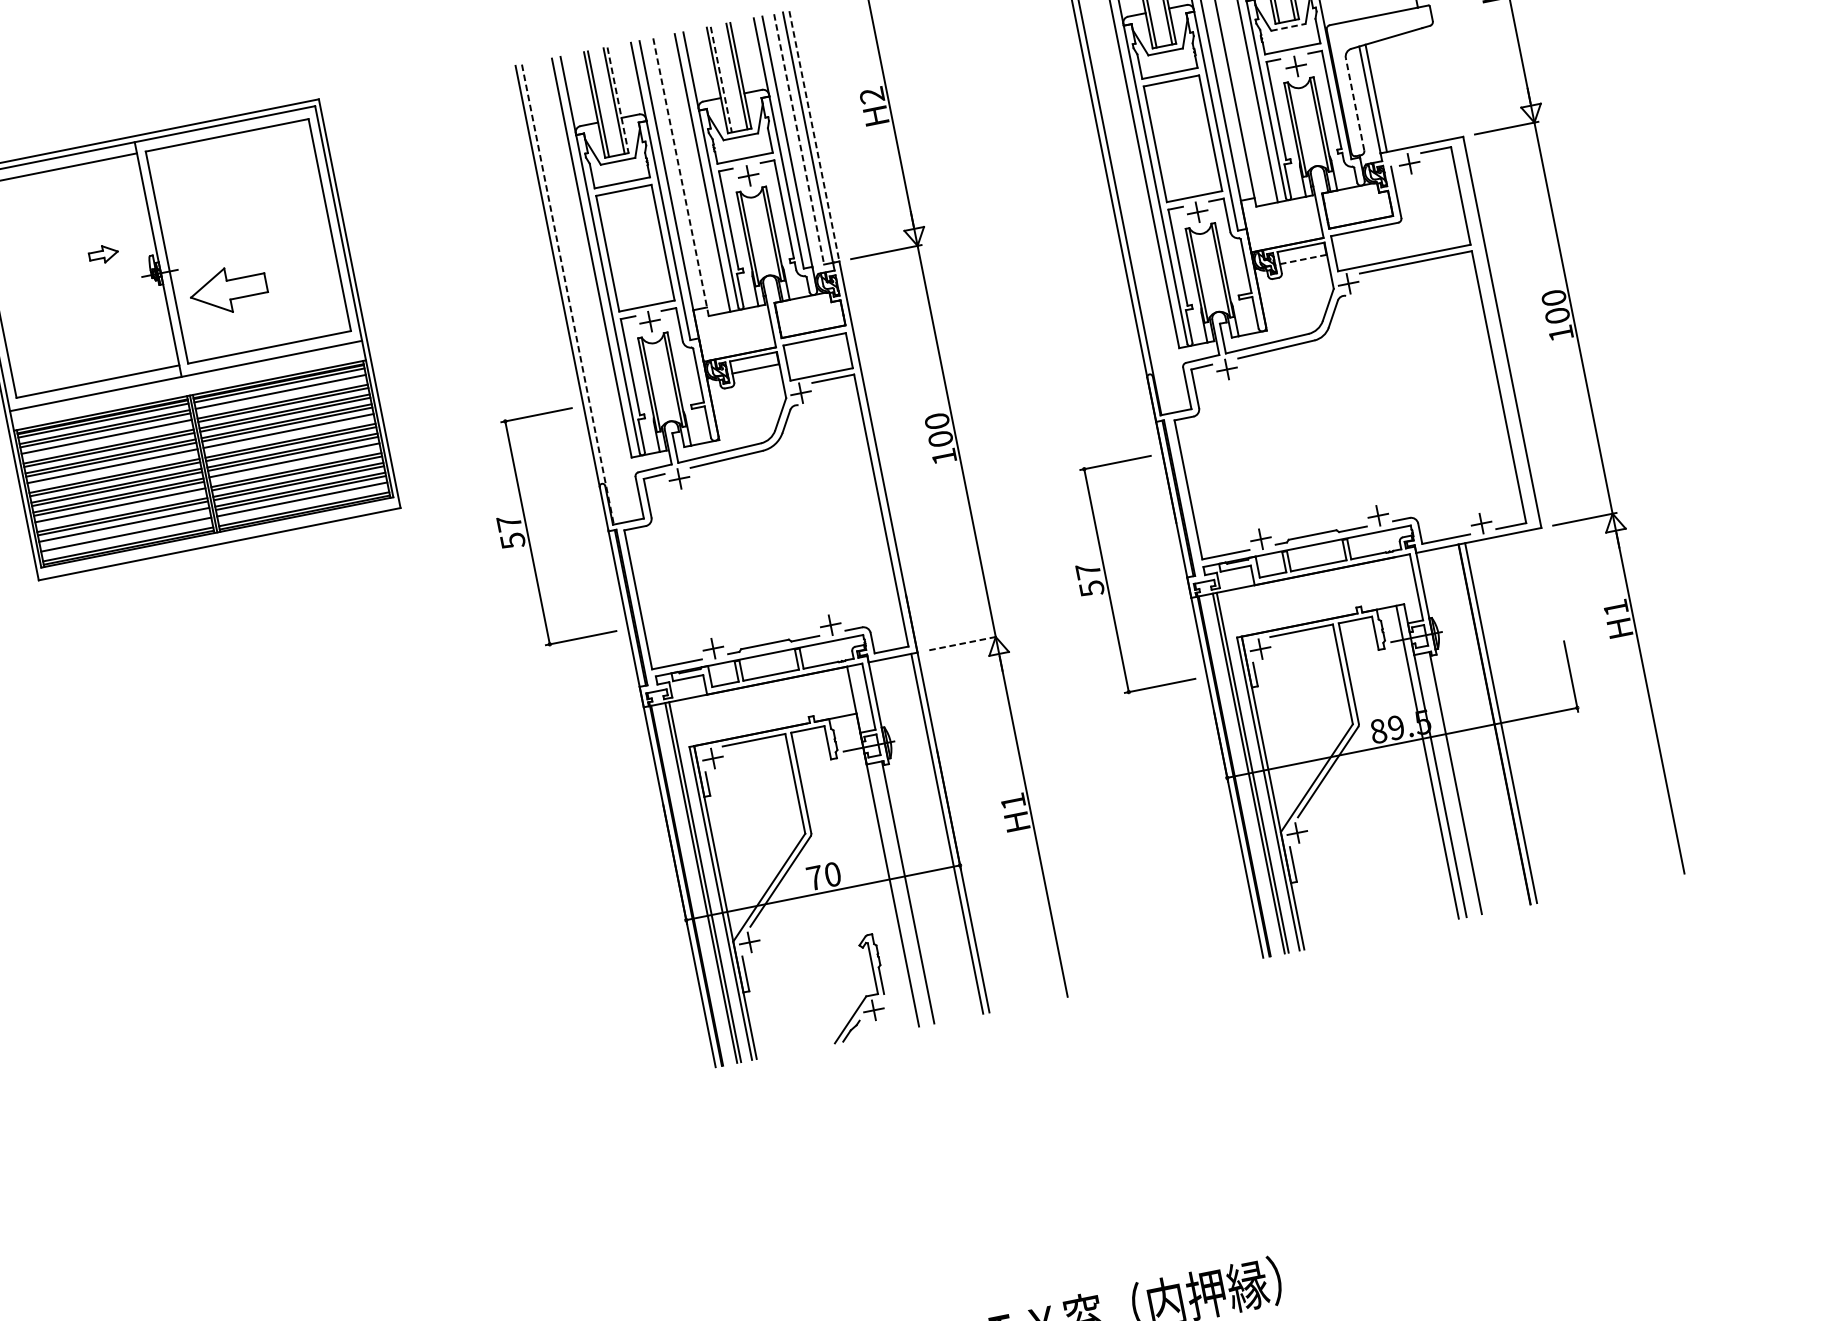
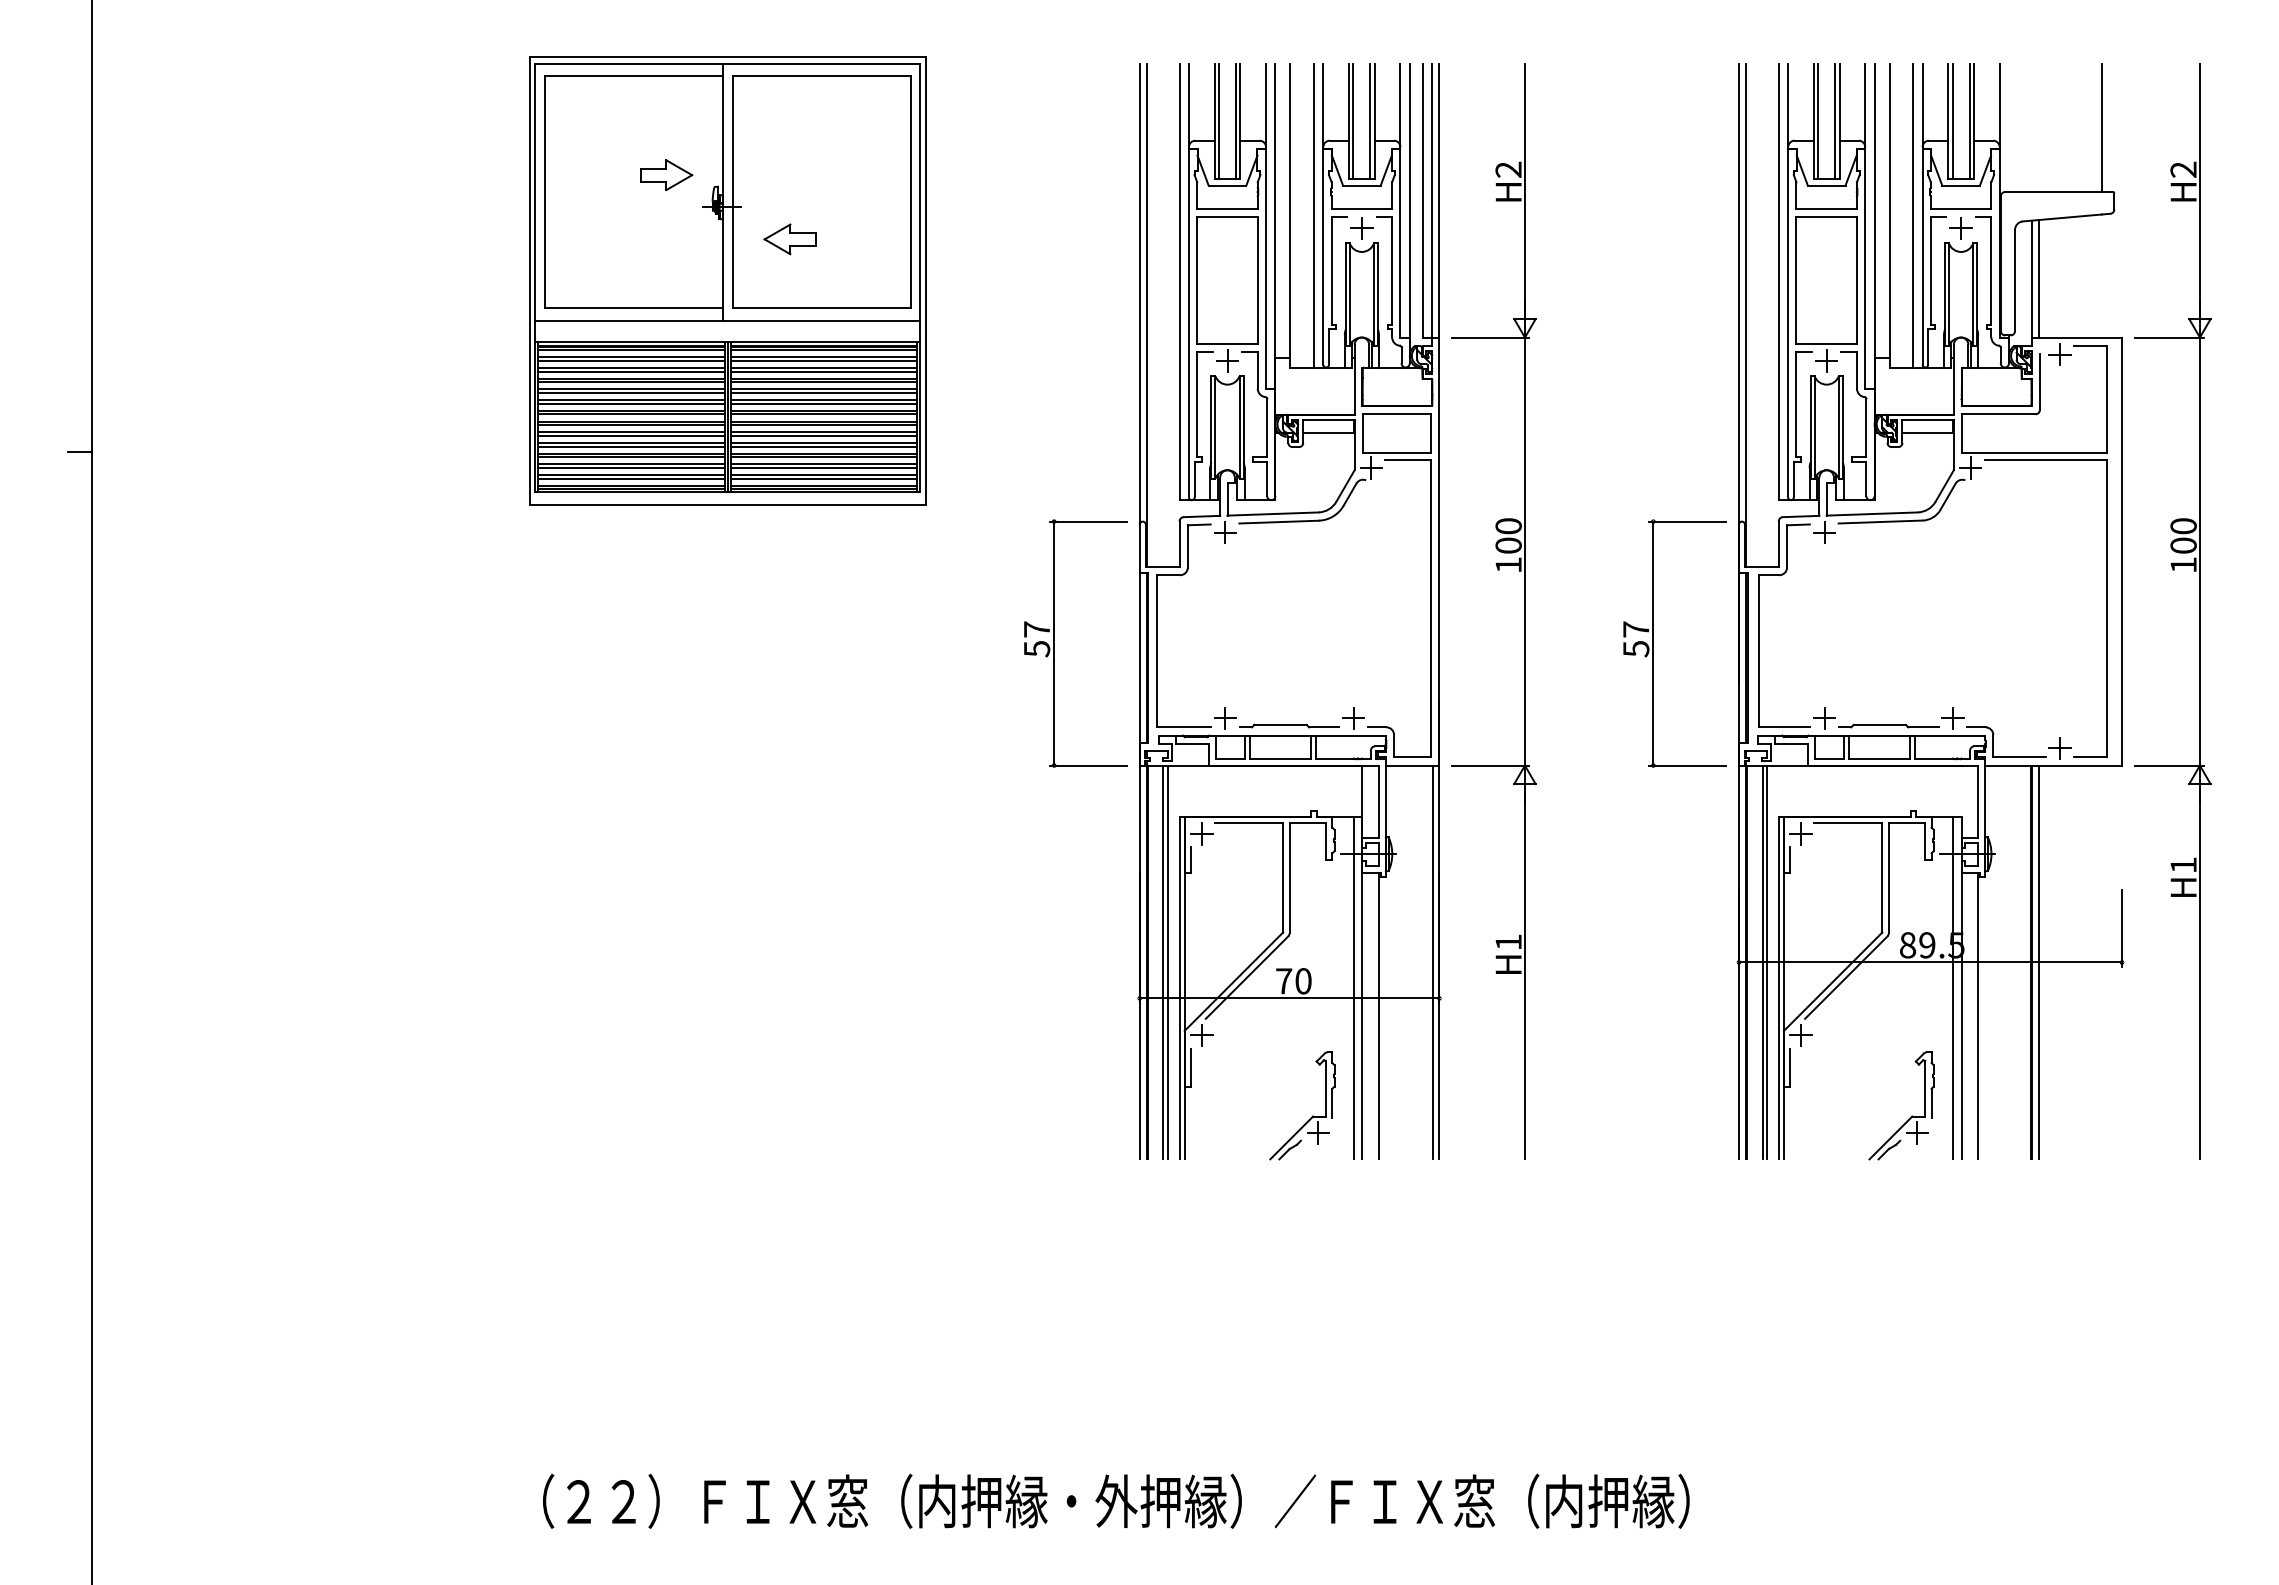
line: (1288, 27) -> (1961, 185), dashed -> solid
line: (721, 79) -> (1353, 121), dashed -> solid
line: (618, 100) -> (1240, 121), dashed -> solid
line: (1355, 104) -> (2015, 280), dashed -> solid
line: (814, 136) -> (1439, 200), dashed -> solid
line: (798, 139) -> (1422, 200), dashed -> solid
line: (681, 177) -> (1290, 215), dashed -> solid
part: (103, 254) -> (666, 175), size x1.67
line: (1303, 260) -> (1927, 433), dashed -> solid
part: (227, 290) -> (789, 239), size x0.62
line: (567, 294) -> (1146, 315), dashed -> solid
line: (281, 394) -> (824, 360), added
line: (289, 434) -> (824, 403), added
line: (107, 440) -> (631, 371), added
line: (295, 463) -> (824, 435), added
line: (113, 469) -> (631, 403), added
line: (303, 502) -> (824, 478), added
line: (121, 508) -> (631, 446), added
line: (124, 527) -> (631, 467), added
part: (527, 532) -> (1054, 643), moved
line: (126, 537) -> (631, 478), added
part: (1106, 580) -> (1653, 643), moved
line: (964, 643) -> (1490, 765), dashed -> solid
line: (879, 871) -> (1353, 987), added
part: (1412, 886) -> (1911, 1115), added

